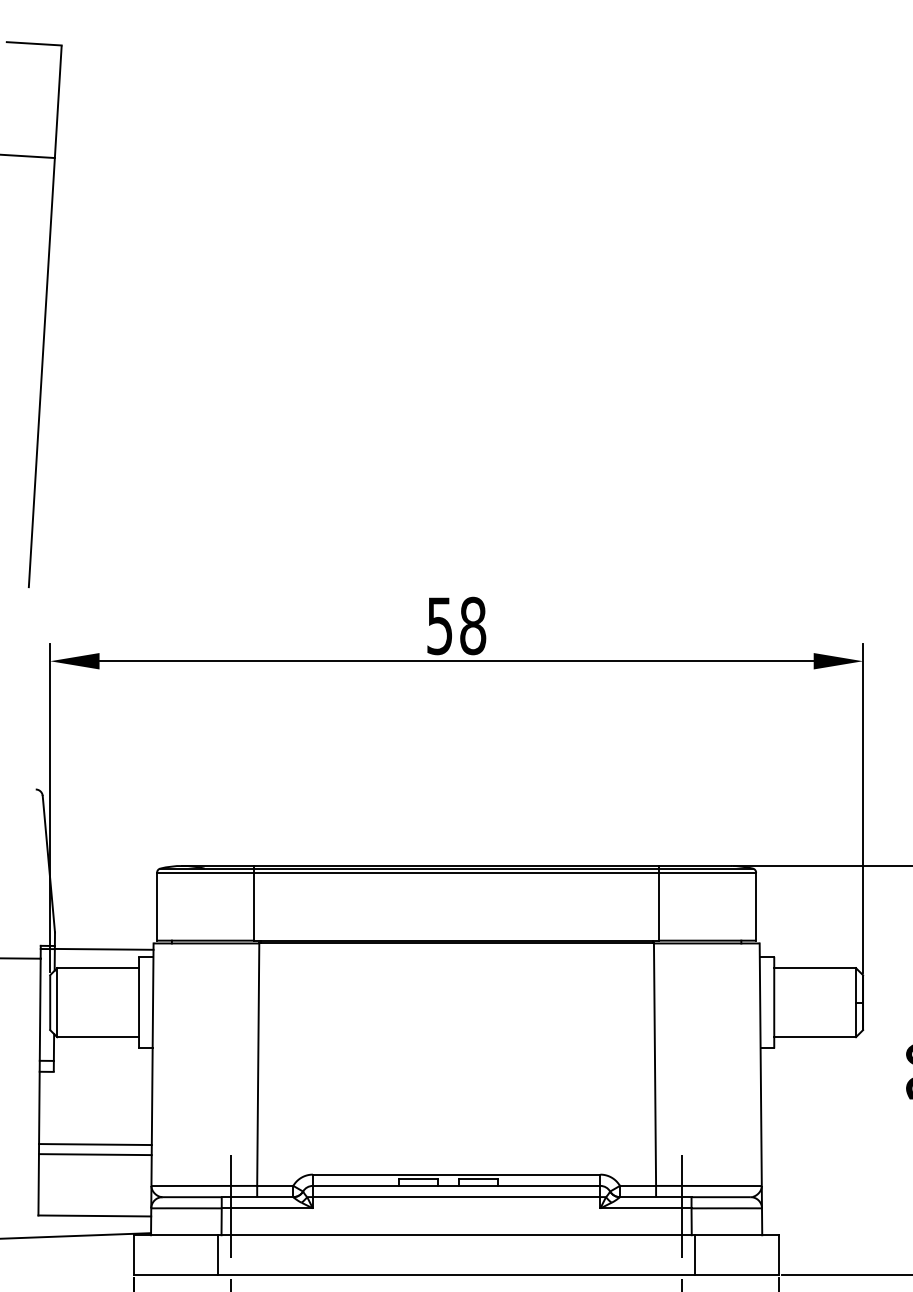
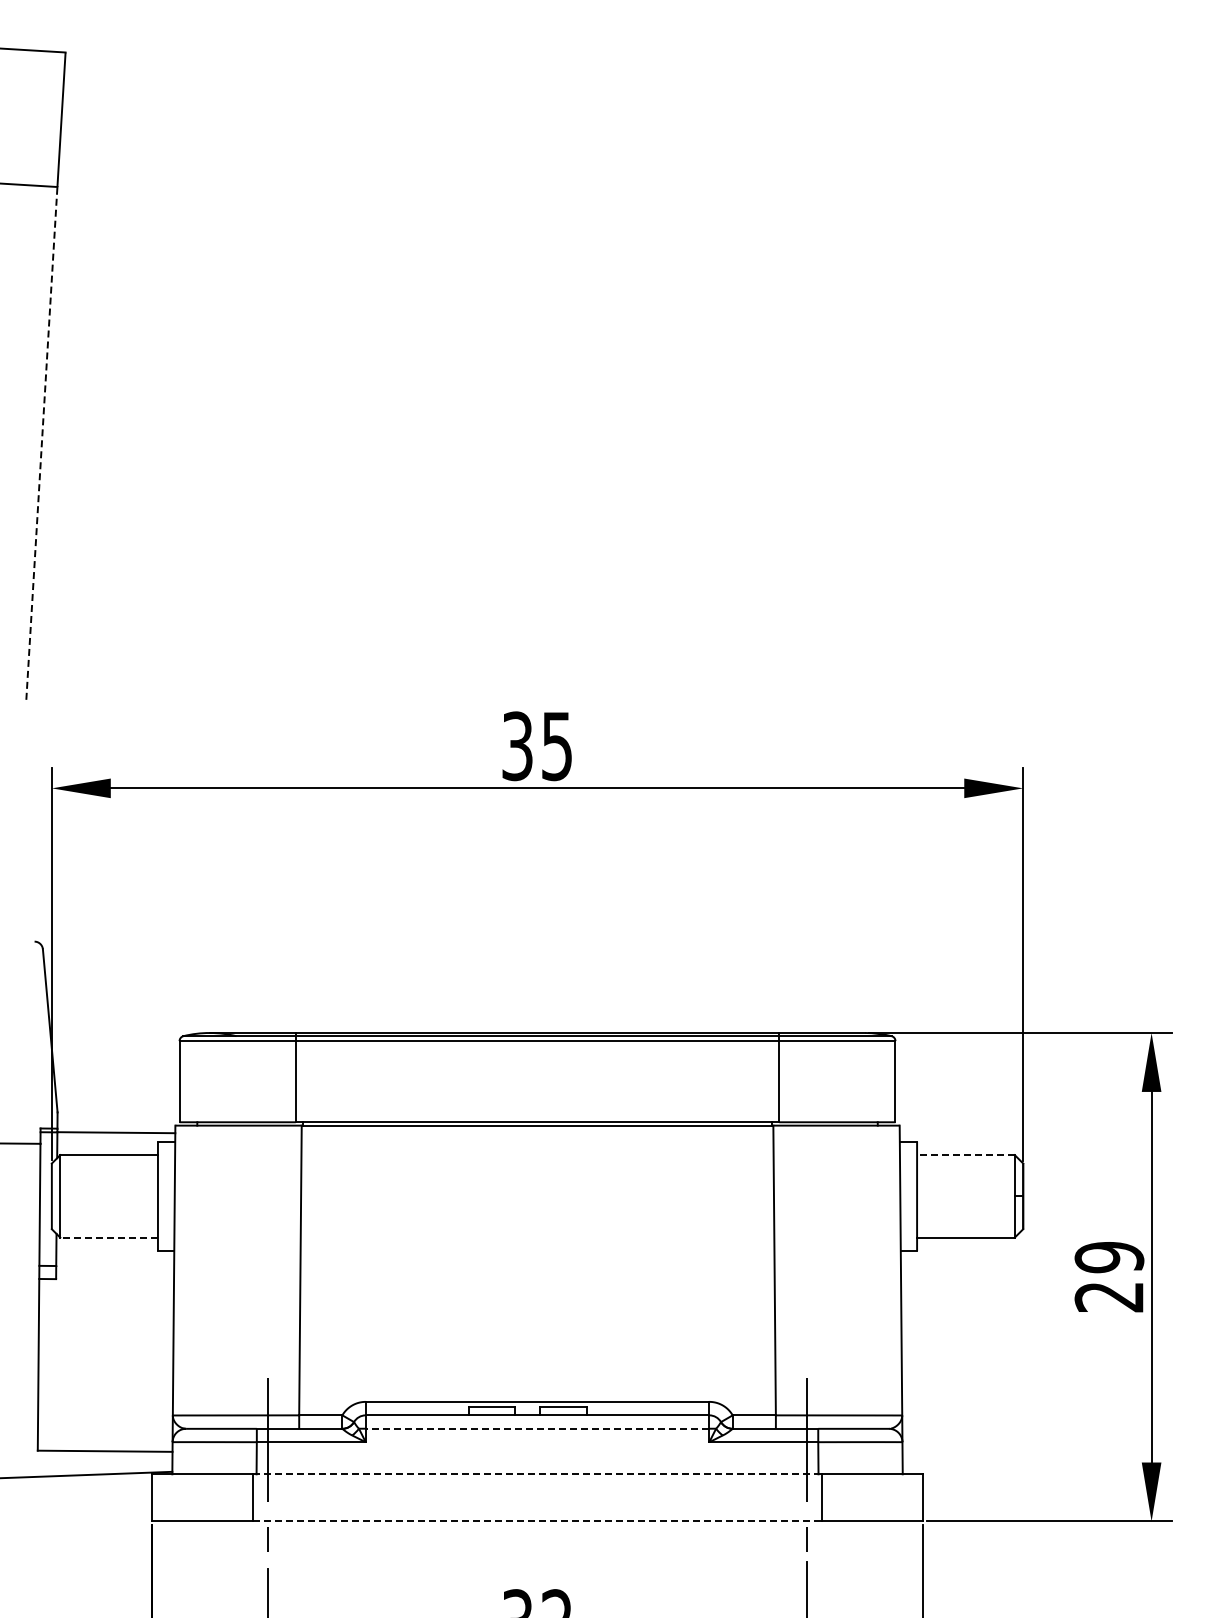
line: (41, 372) -> (41, 443), solid -> dashed
text: (456, 626) -> (537, 746), 58 -> 35
line: (814, 968) -> (965, 1155), solid -> dashed
line: (98, 1037) -> (109, 1237), solid -> dashed
line: (95, 1144) -> (105, 1365), removed
line: (95, 1154) -> (105, 1377), removed
line: (456, 1196) -> (537, 1428), solid -> dashed
line: (456, 1235) -> (537, 1474), solid -> dashed
line: (456, 1274) -> (537, 1521), solid -> dashed

